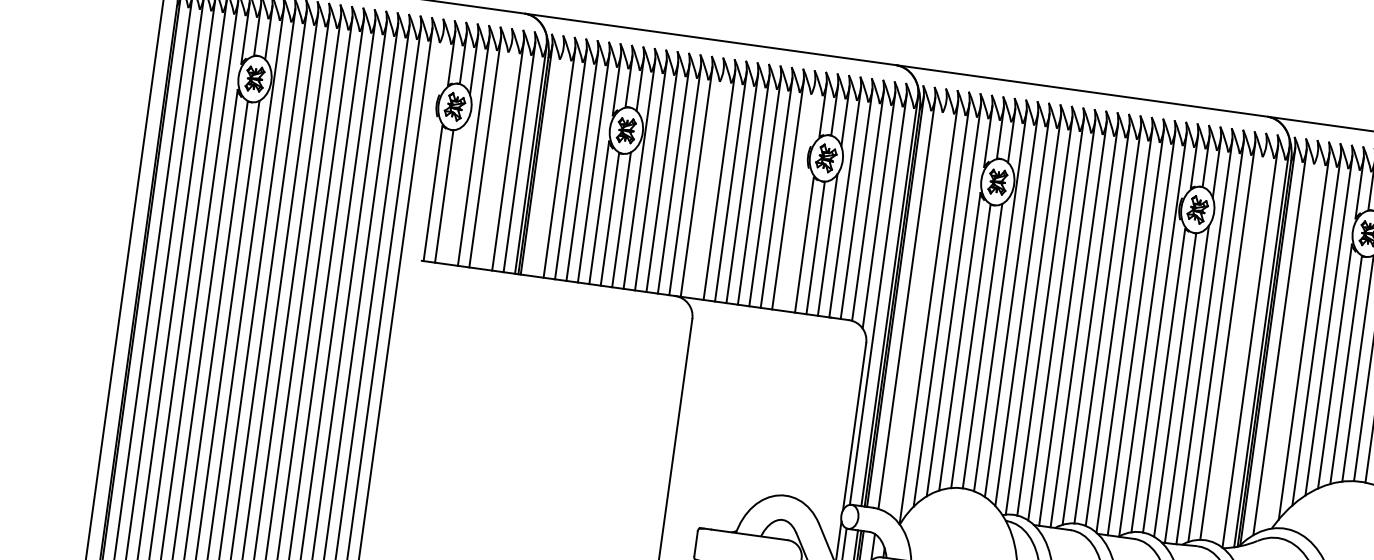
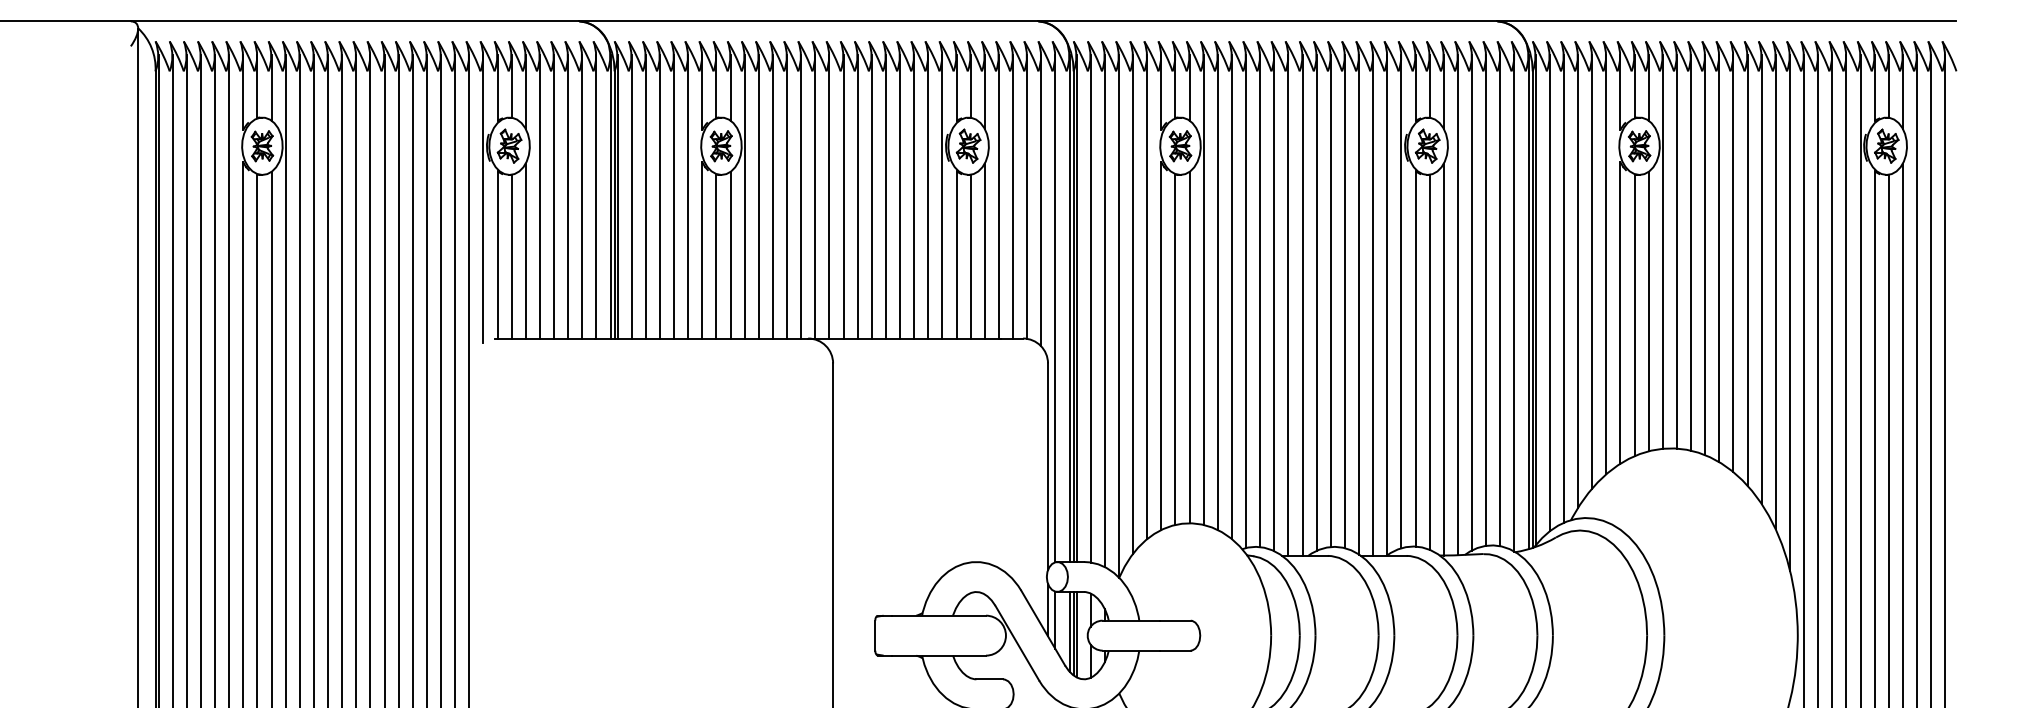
line: (428, 146) -> (483, 198), added
line: (497, 154) -> (568, 196), added
line: (547, 161) -> (631, 196), added
line: (708, 183) -> (829, 196), added
line: (456, 193) -> (525, 250), added
line: (799, 196) -> (942, 196), added
line: (917, 306) -> (1104, 310), added
line: (1291, 340) -> (1563, 288), added
line: (1239, 342) -> (1500, 300), added

